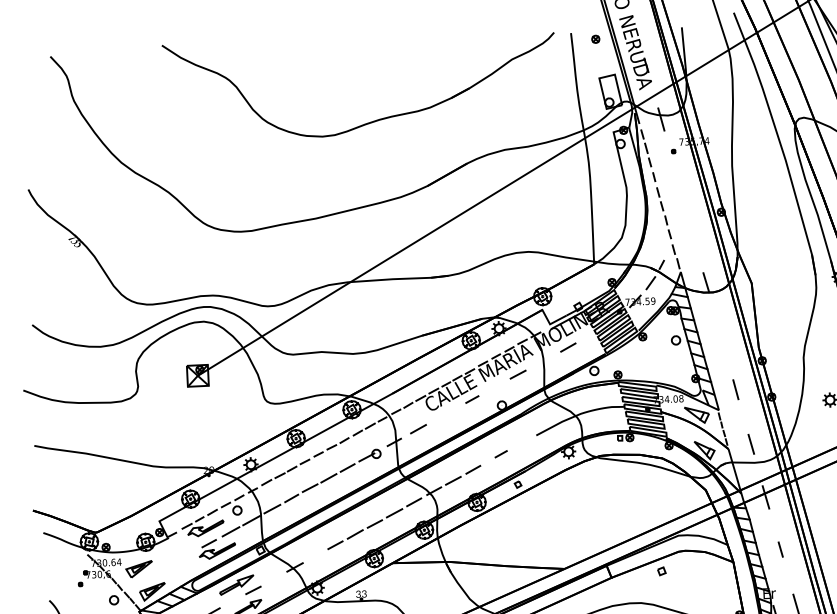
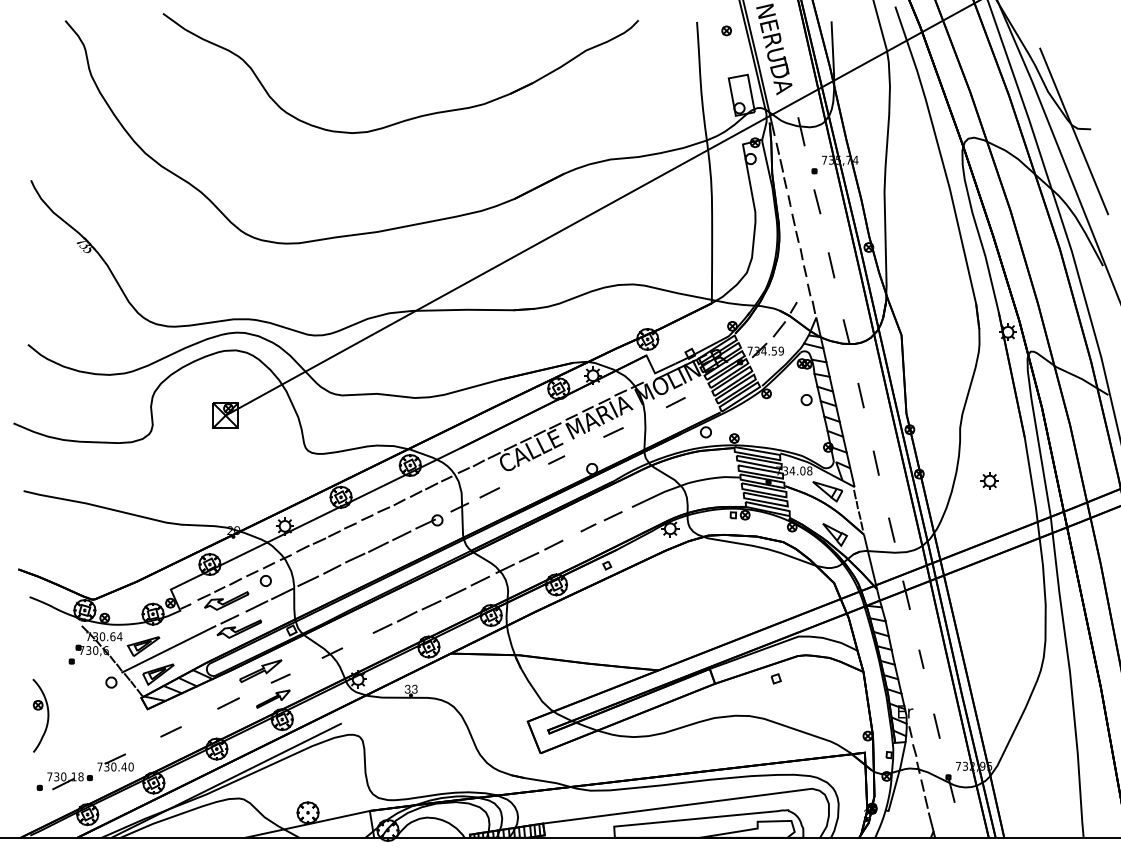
part: (371, 121) -> (412, 117), moved
line: (677, 176) -> (817, 201), added
line: (691, 228) -> (831, 265), added
line: (720, 334) -> (860, 395), added
line: (520, 443) -> (612, 516), added
line: (159, 570) -> (168, 649), added

